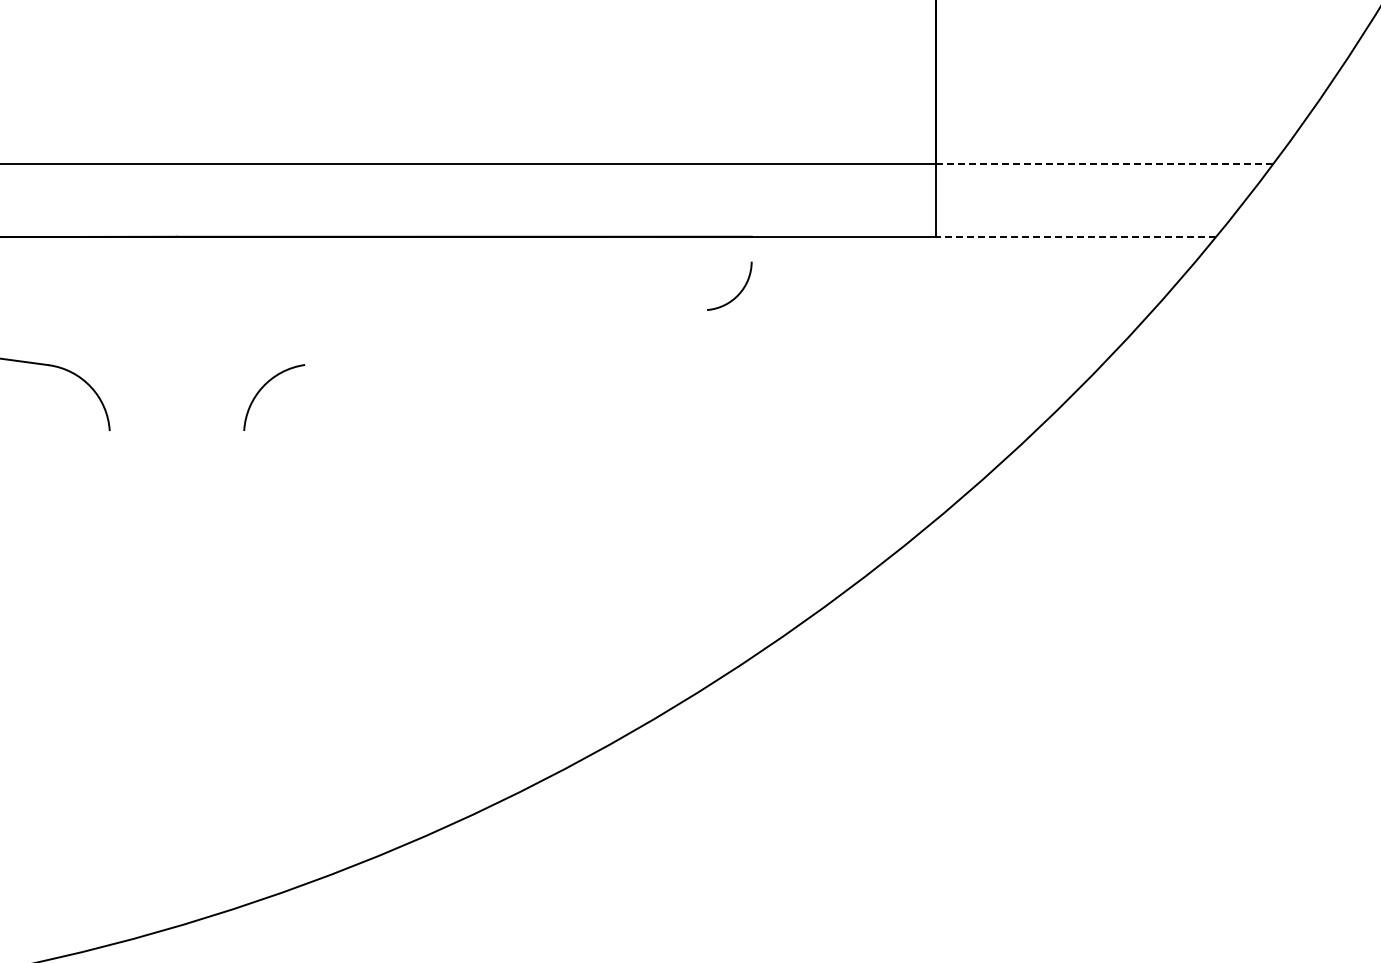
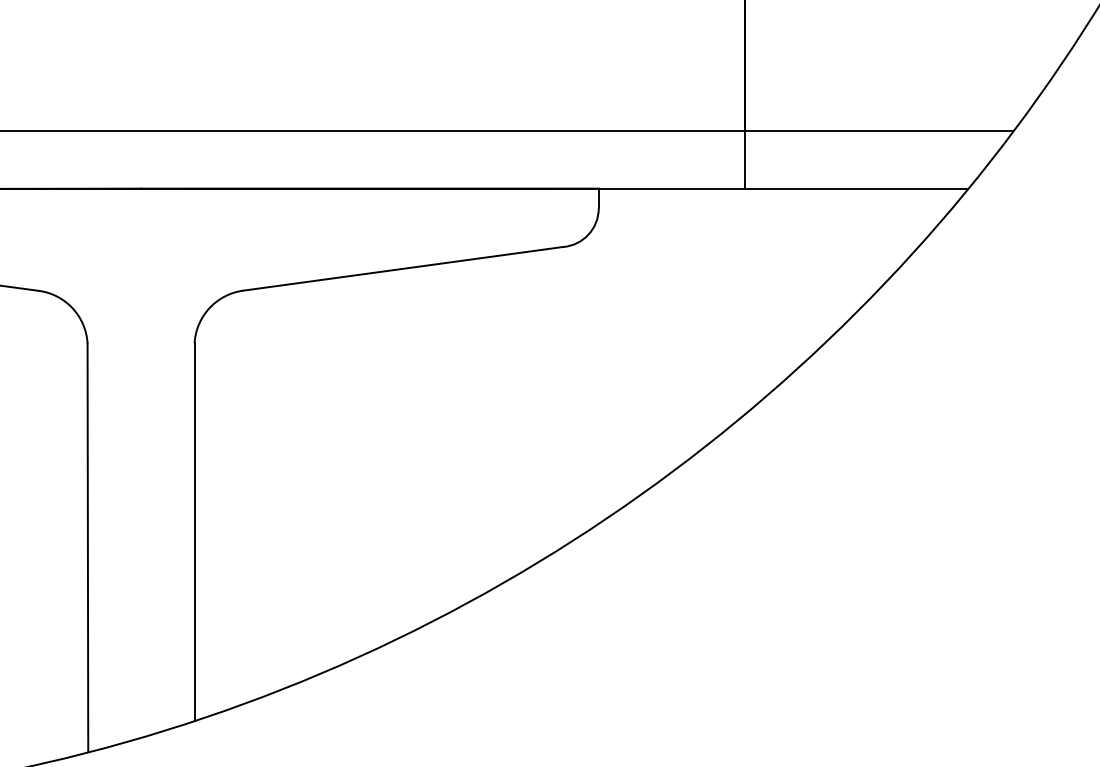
line: (1104, 163) -> (879, 130), dashed -> solid
line: (1075, 236) -> (856, 188), dashed -> solid
line: (751, 248) -> (598, 197), added
line: (506, 337) -> (403, 268), added
line: (244, 667) -> (194, 531), added
line: (109, 687) -> (87, 547), added

